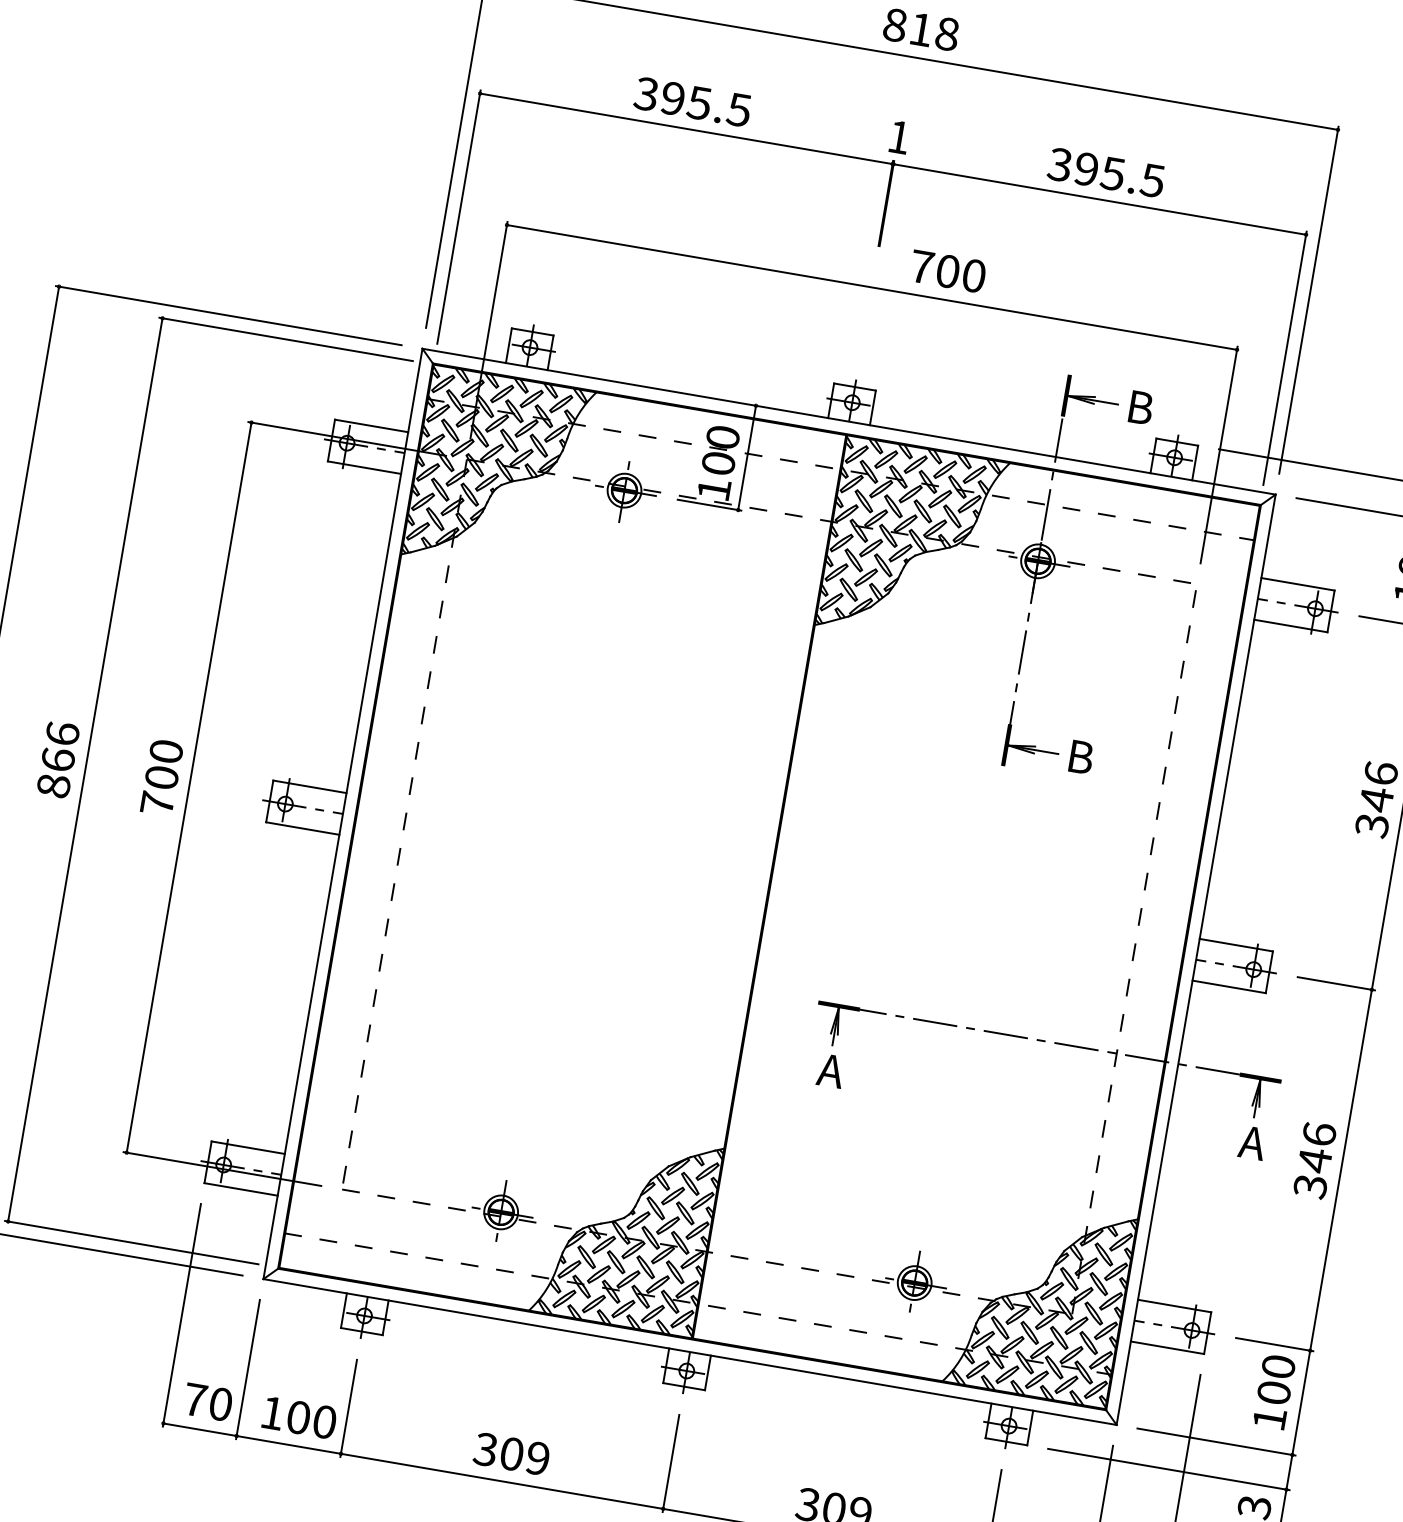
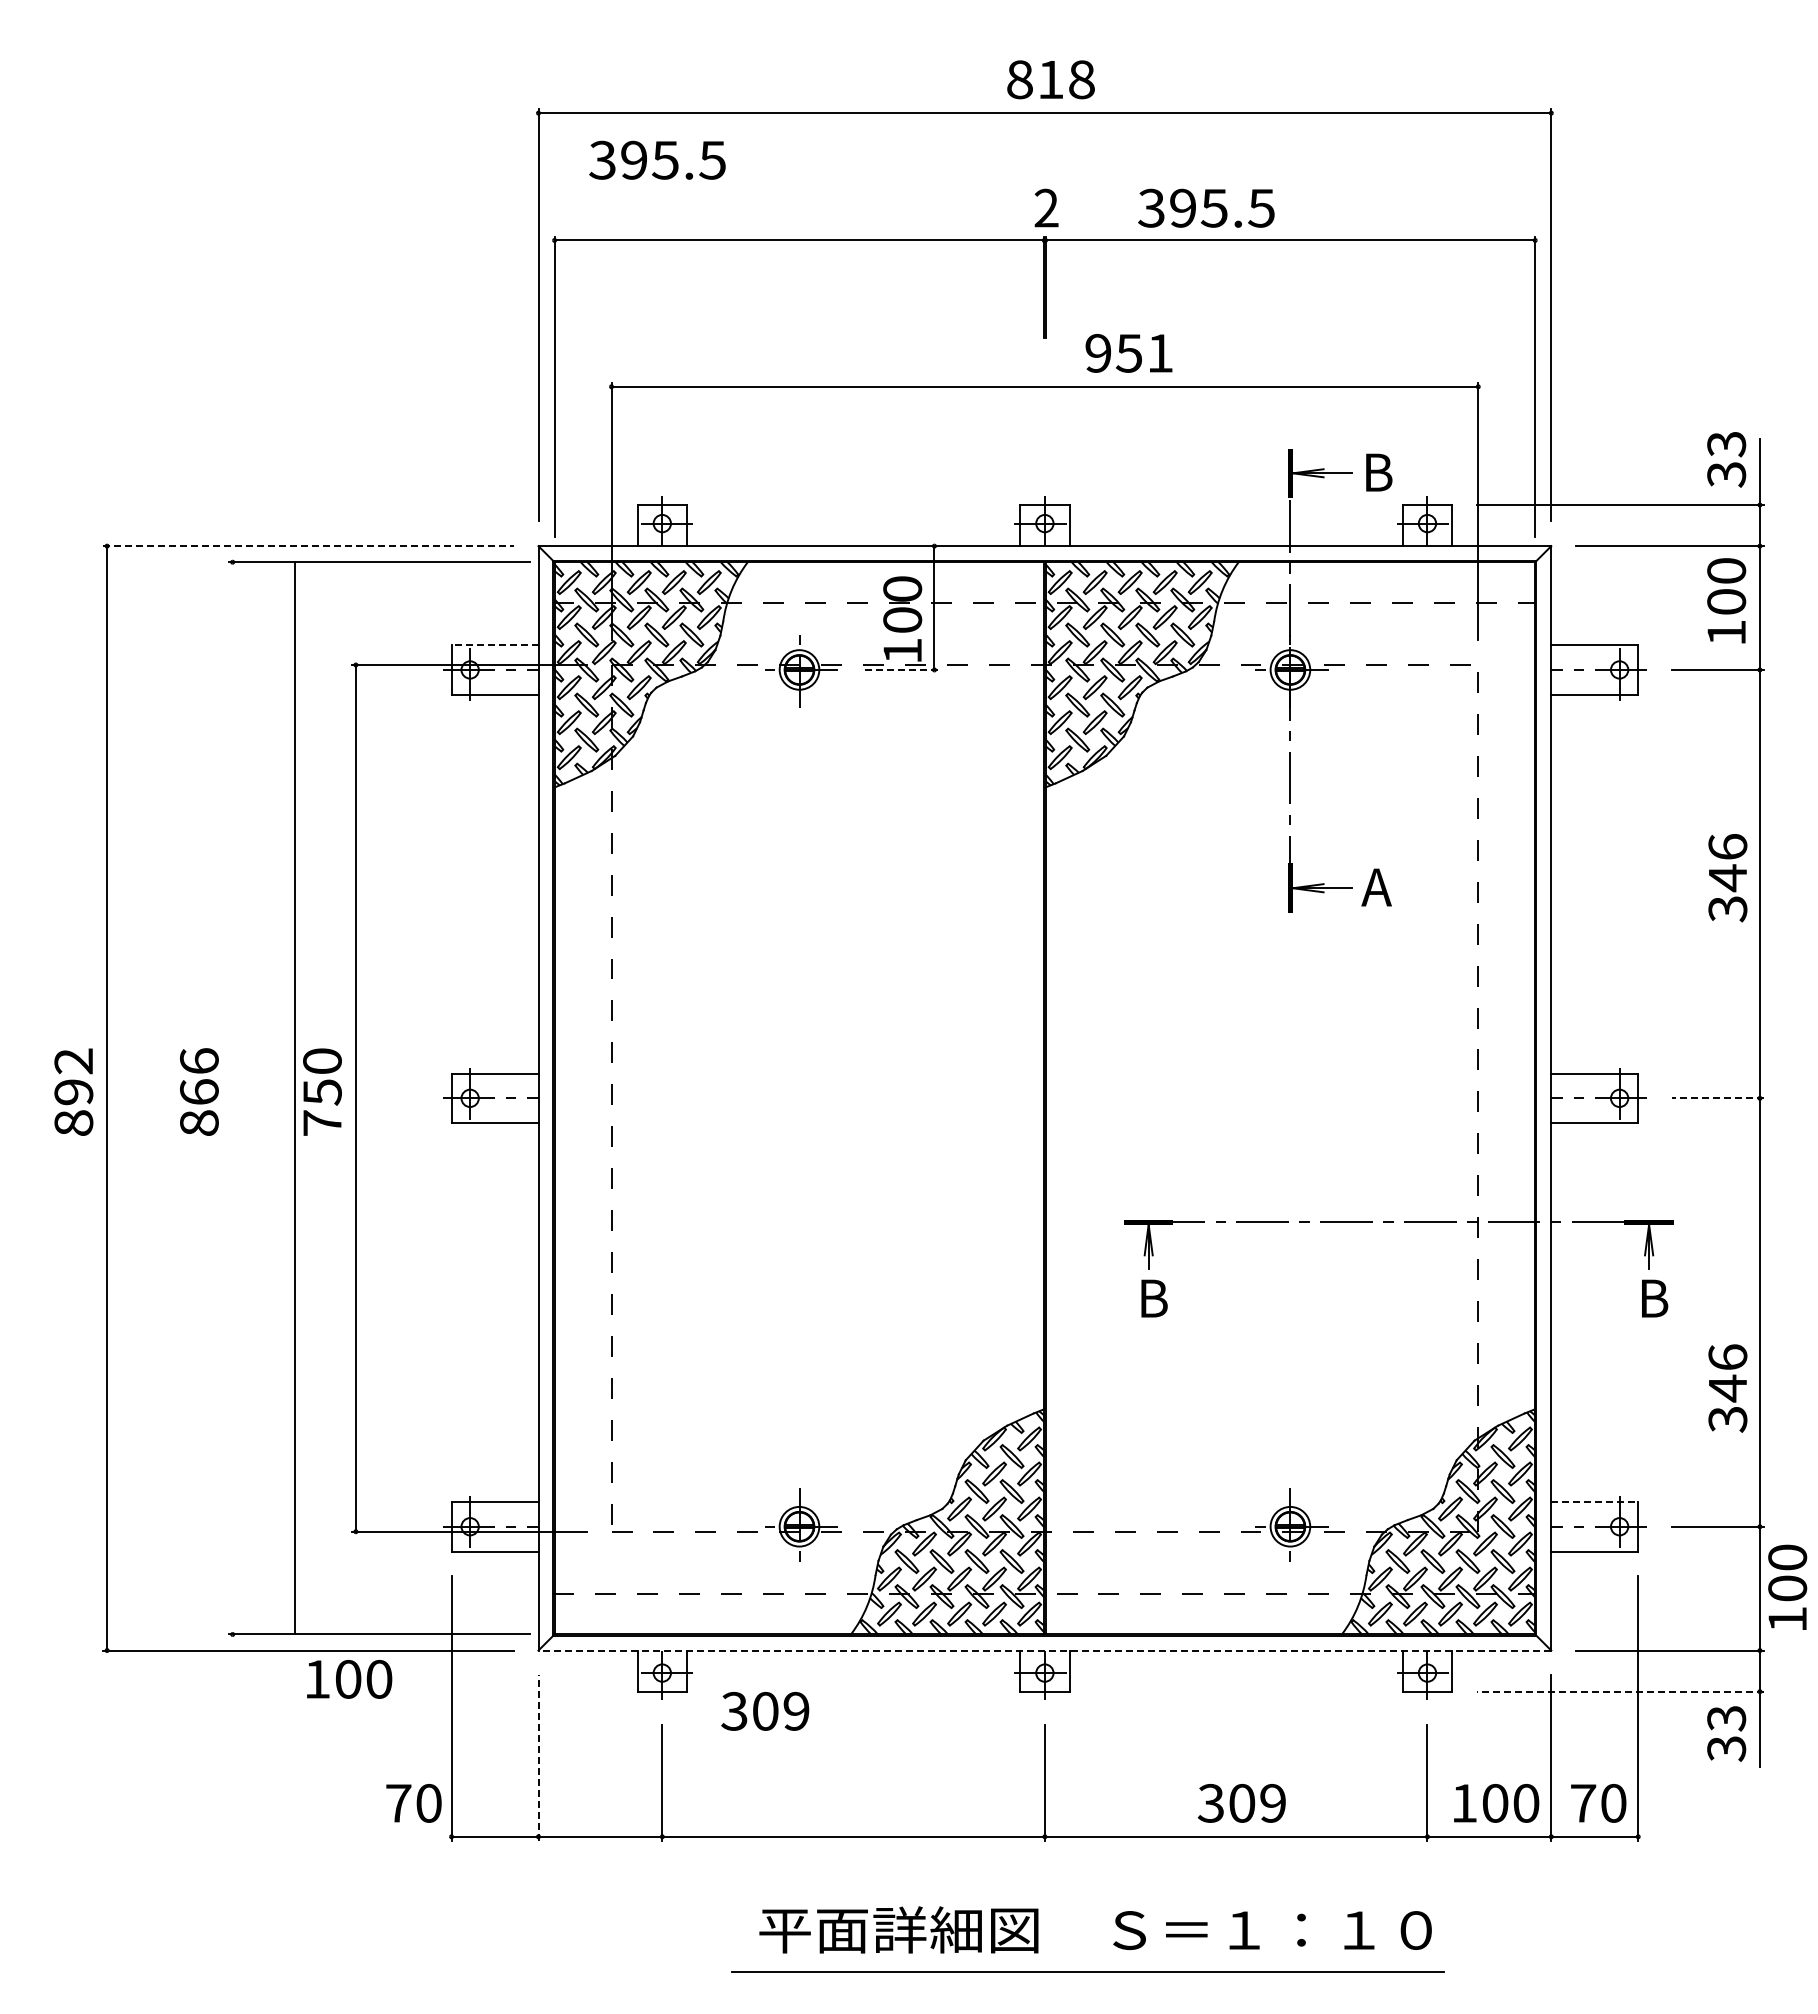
text: (692, 101) -> (657, 159), moved
text: (899, 136) -> (1046, 207), 1 -> 2
text: (1106, 172) -> (1206, 207), moved
text: (948, 271) -> (1129, 353), 700 -> 951
line: (229, 316) -> (309, 546), solid -> dashed
line: (371, 426) -> (494, 645), solid -> dashed
line: (709, 504) -> (900, 669), solid -> dashed
text: (1079, 756) -> (1376, 887), B -> A
line: (85, 770) -> (294, 1098), moved
text: (161, 777) -> (322, 1092), 700 -> 750
line: (1336, 983) -> (1717, 1098), solid -> dashed
text: (830, 1070) -> (1151, 1298), A -> B
text: (1252, 1142) -> (1652, 1298), A -> B
text: (1314, 1160) -> (1727, 1388), moved
line: (1175, 1305) -> (1595, 1501), solid -> dashed
line: (689, 1351) -> (1044, 1650), solid -> dashed
line: (248, 1369) -> (538, 1757), solid -> dashed
text: (1274, 1391) -> (1787, 1586), moved
text: (207, 1402) -> (413, 1803), moved
text: (299, 1417) -> (349, 1679), moved
text: (511, 1454) -> (765, 1711), moved
line: (1168, 1469) -> (1619, 1691), solid -> dashed

